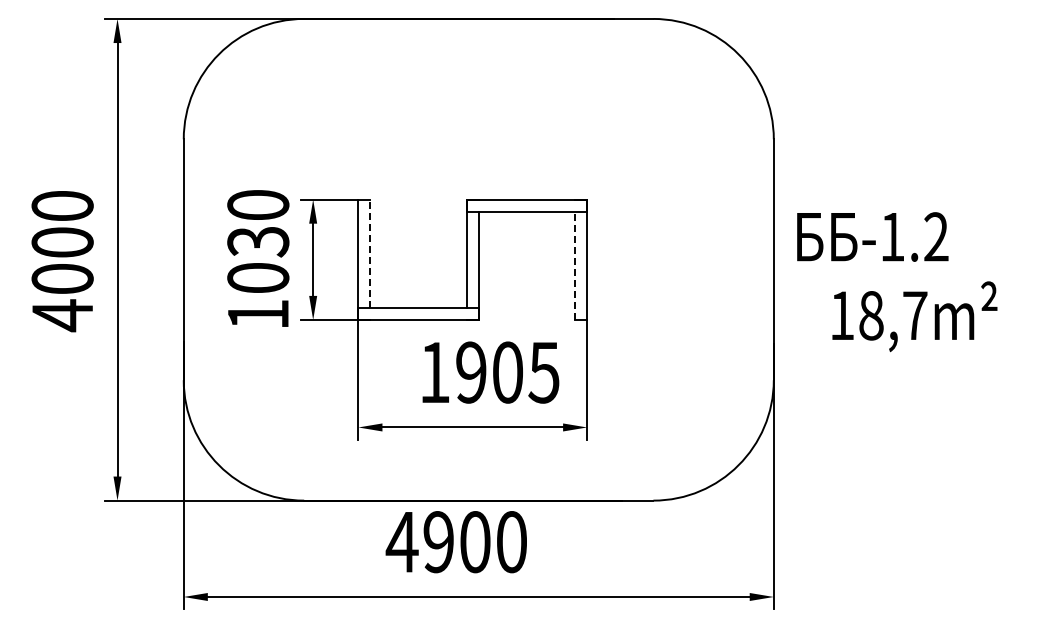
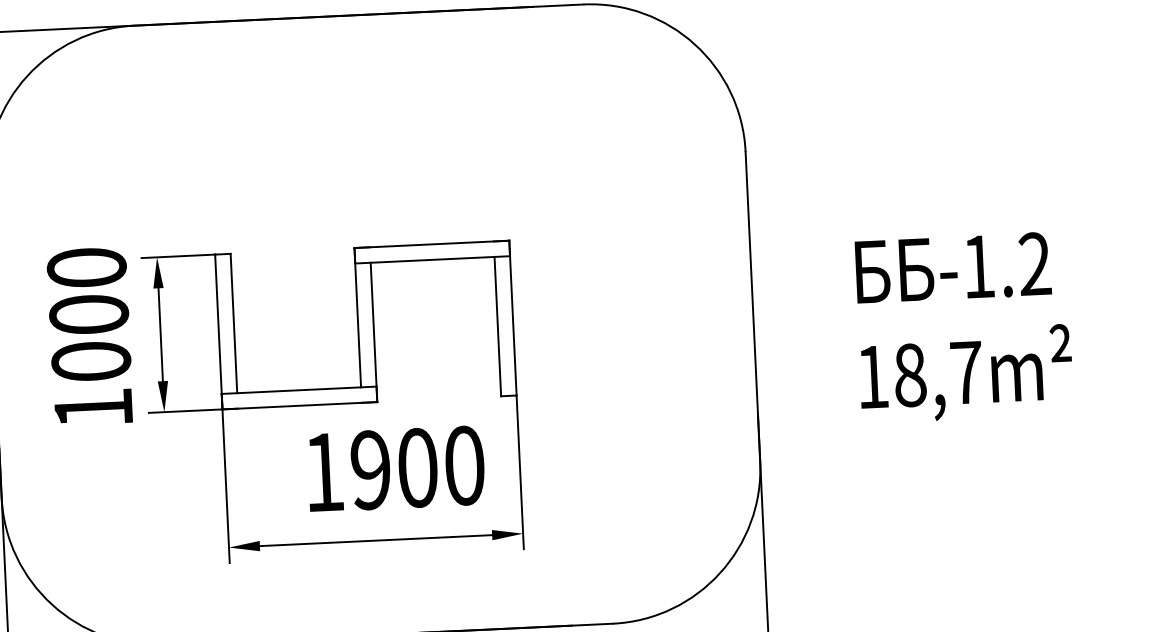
text: (872, 236) -> (952, 267), moved
text: (258, 241) -> (89, 314), 1030 -> 1000
line: (370, 253) -> (234, 323), dashed -> solid
line: (575, 265) -> (498, 326), dashed -> solid
text: (914, 316) -> (965, 373), moved
text: (543, 372) -> (463, 465), 1905 -> 1900

